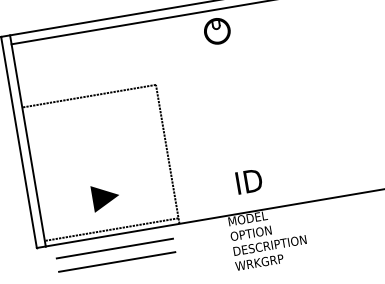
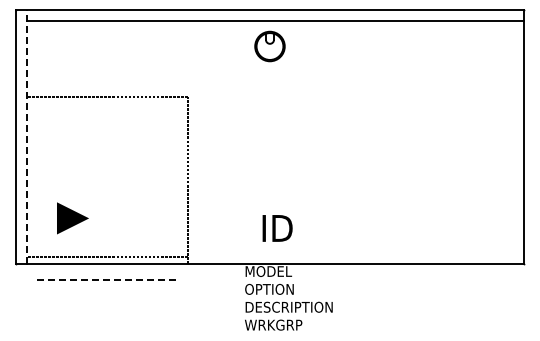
line: (27, 141) -> (26, 137), solid -> dashed
line: (105, 197) -> (72, 218), moved
line: (115, 248) -> (107, 280), solid -> dashed
line: (116, 261) -> (106, 295), removed

